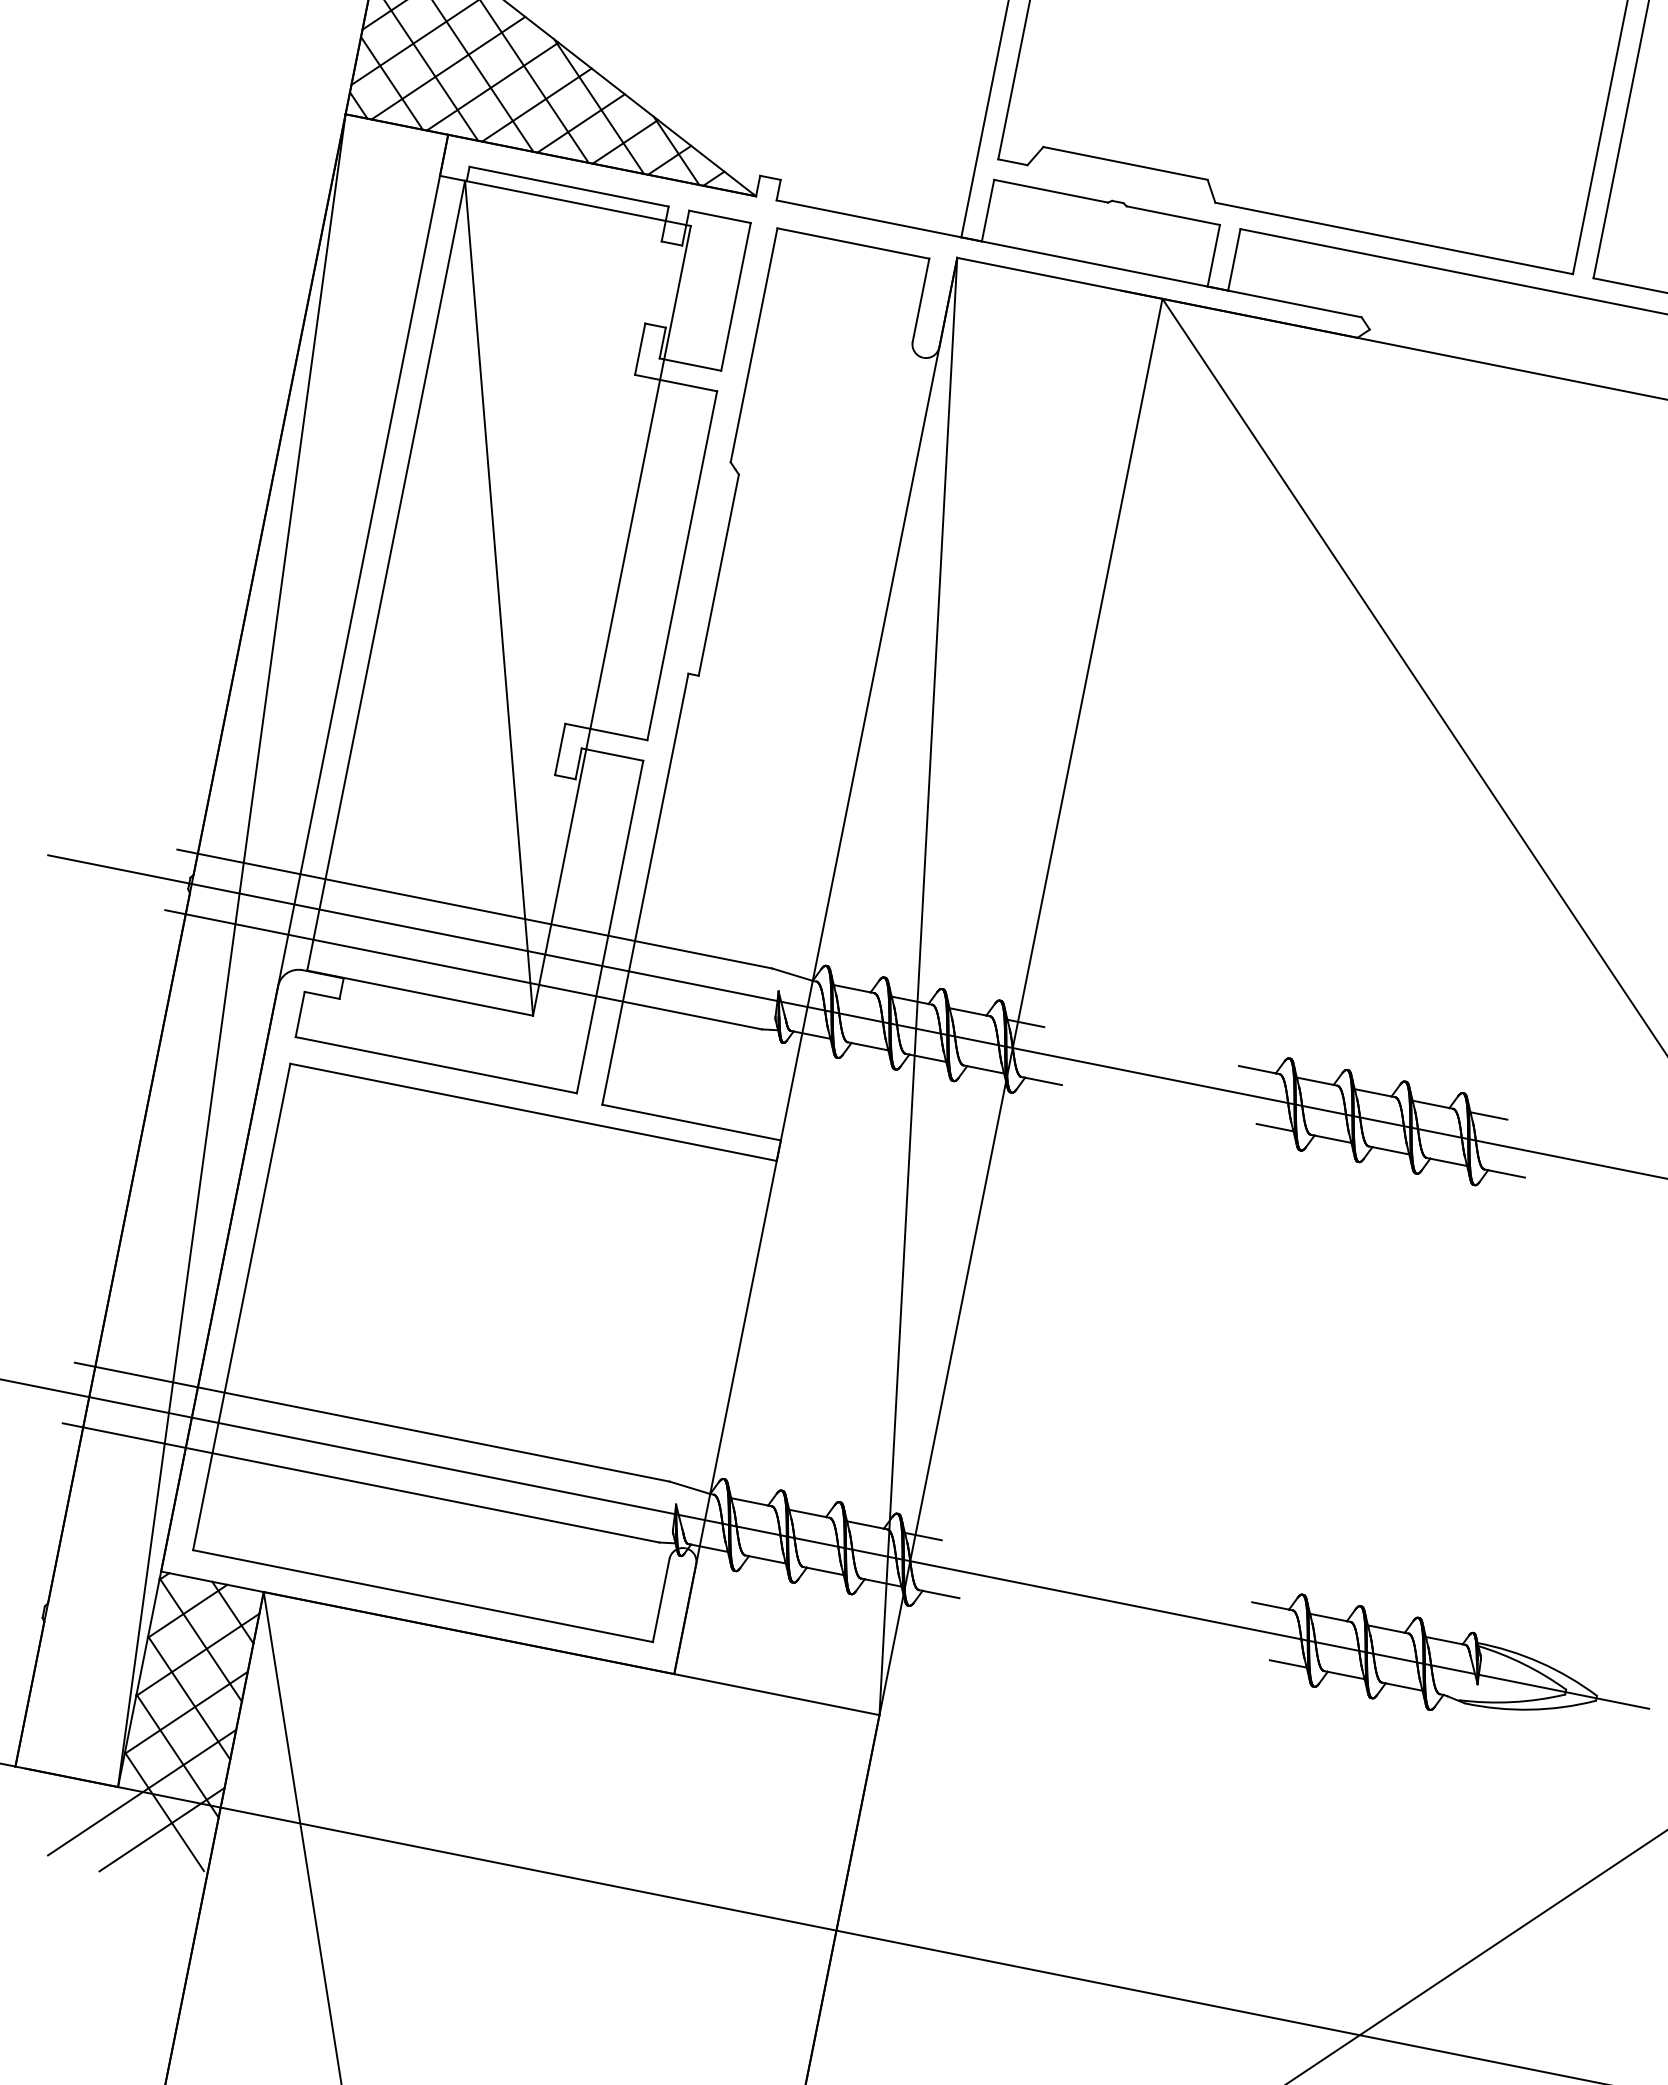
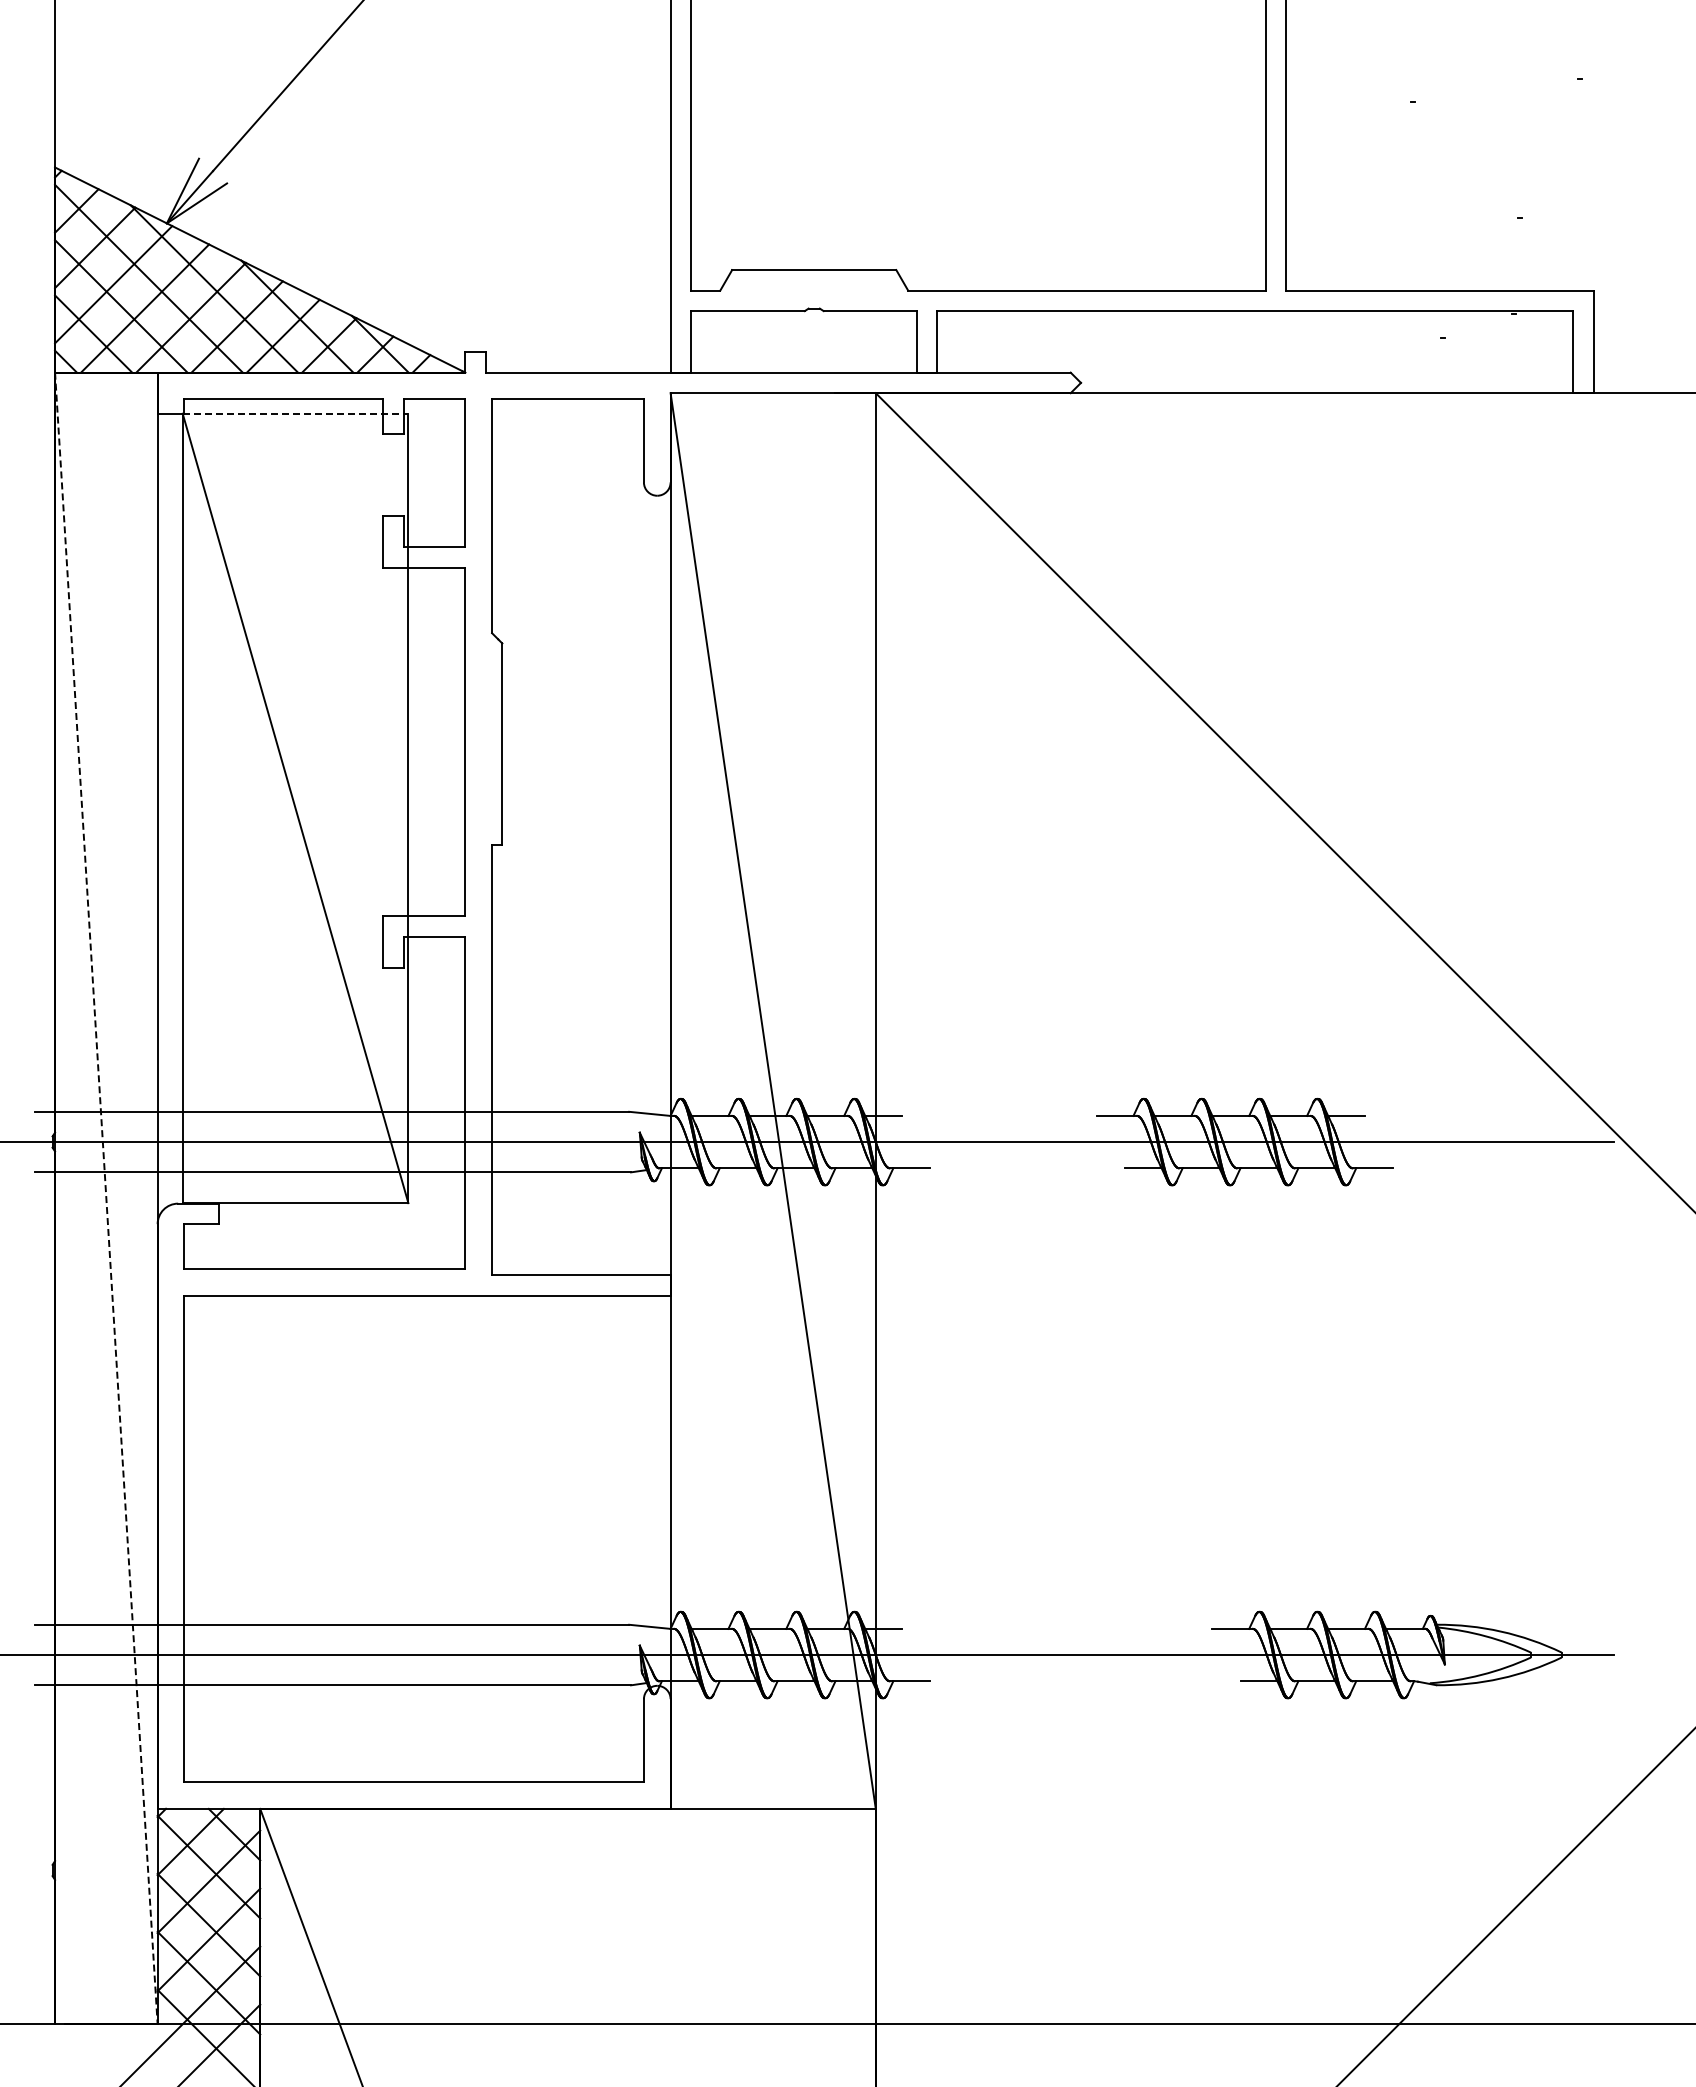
line: (577, 203) -> (295, 413), solid -> dashed
line: (231, 951) -> (106, 1199), solid -> dashed

